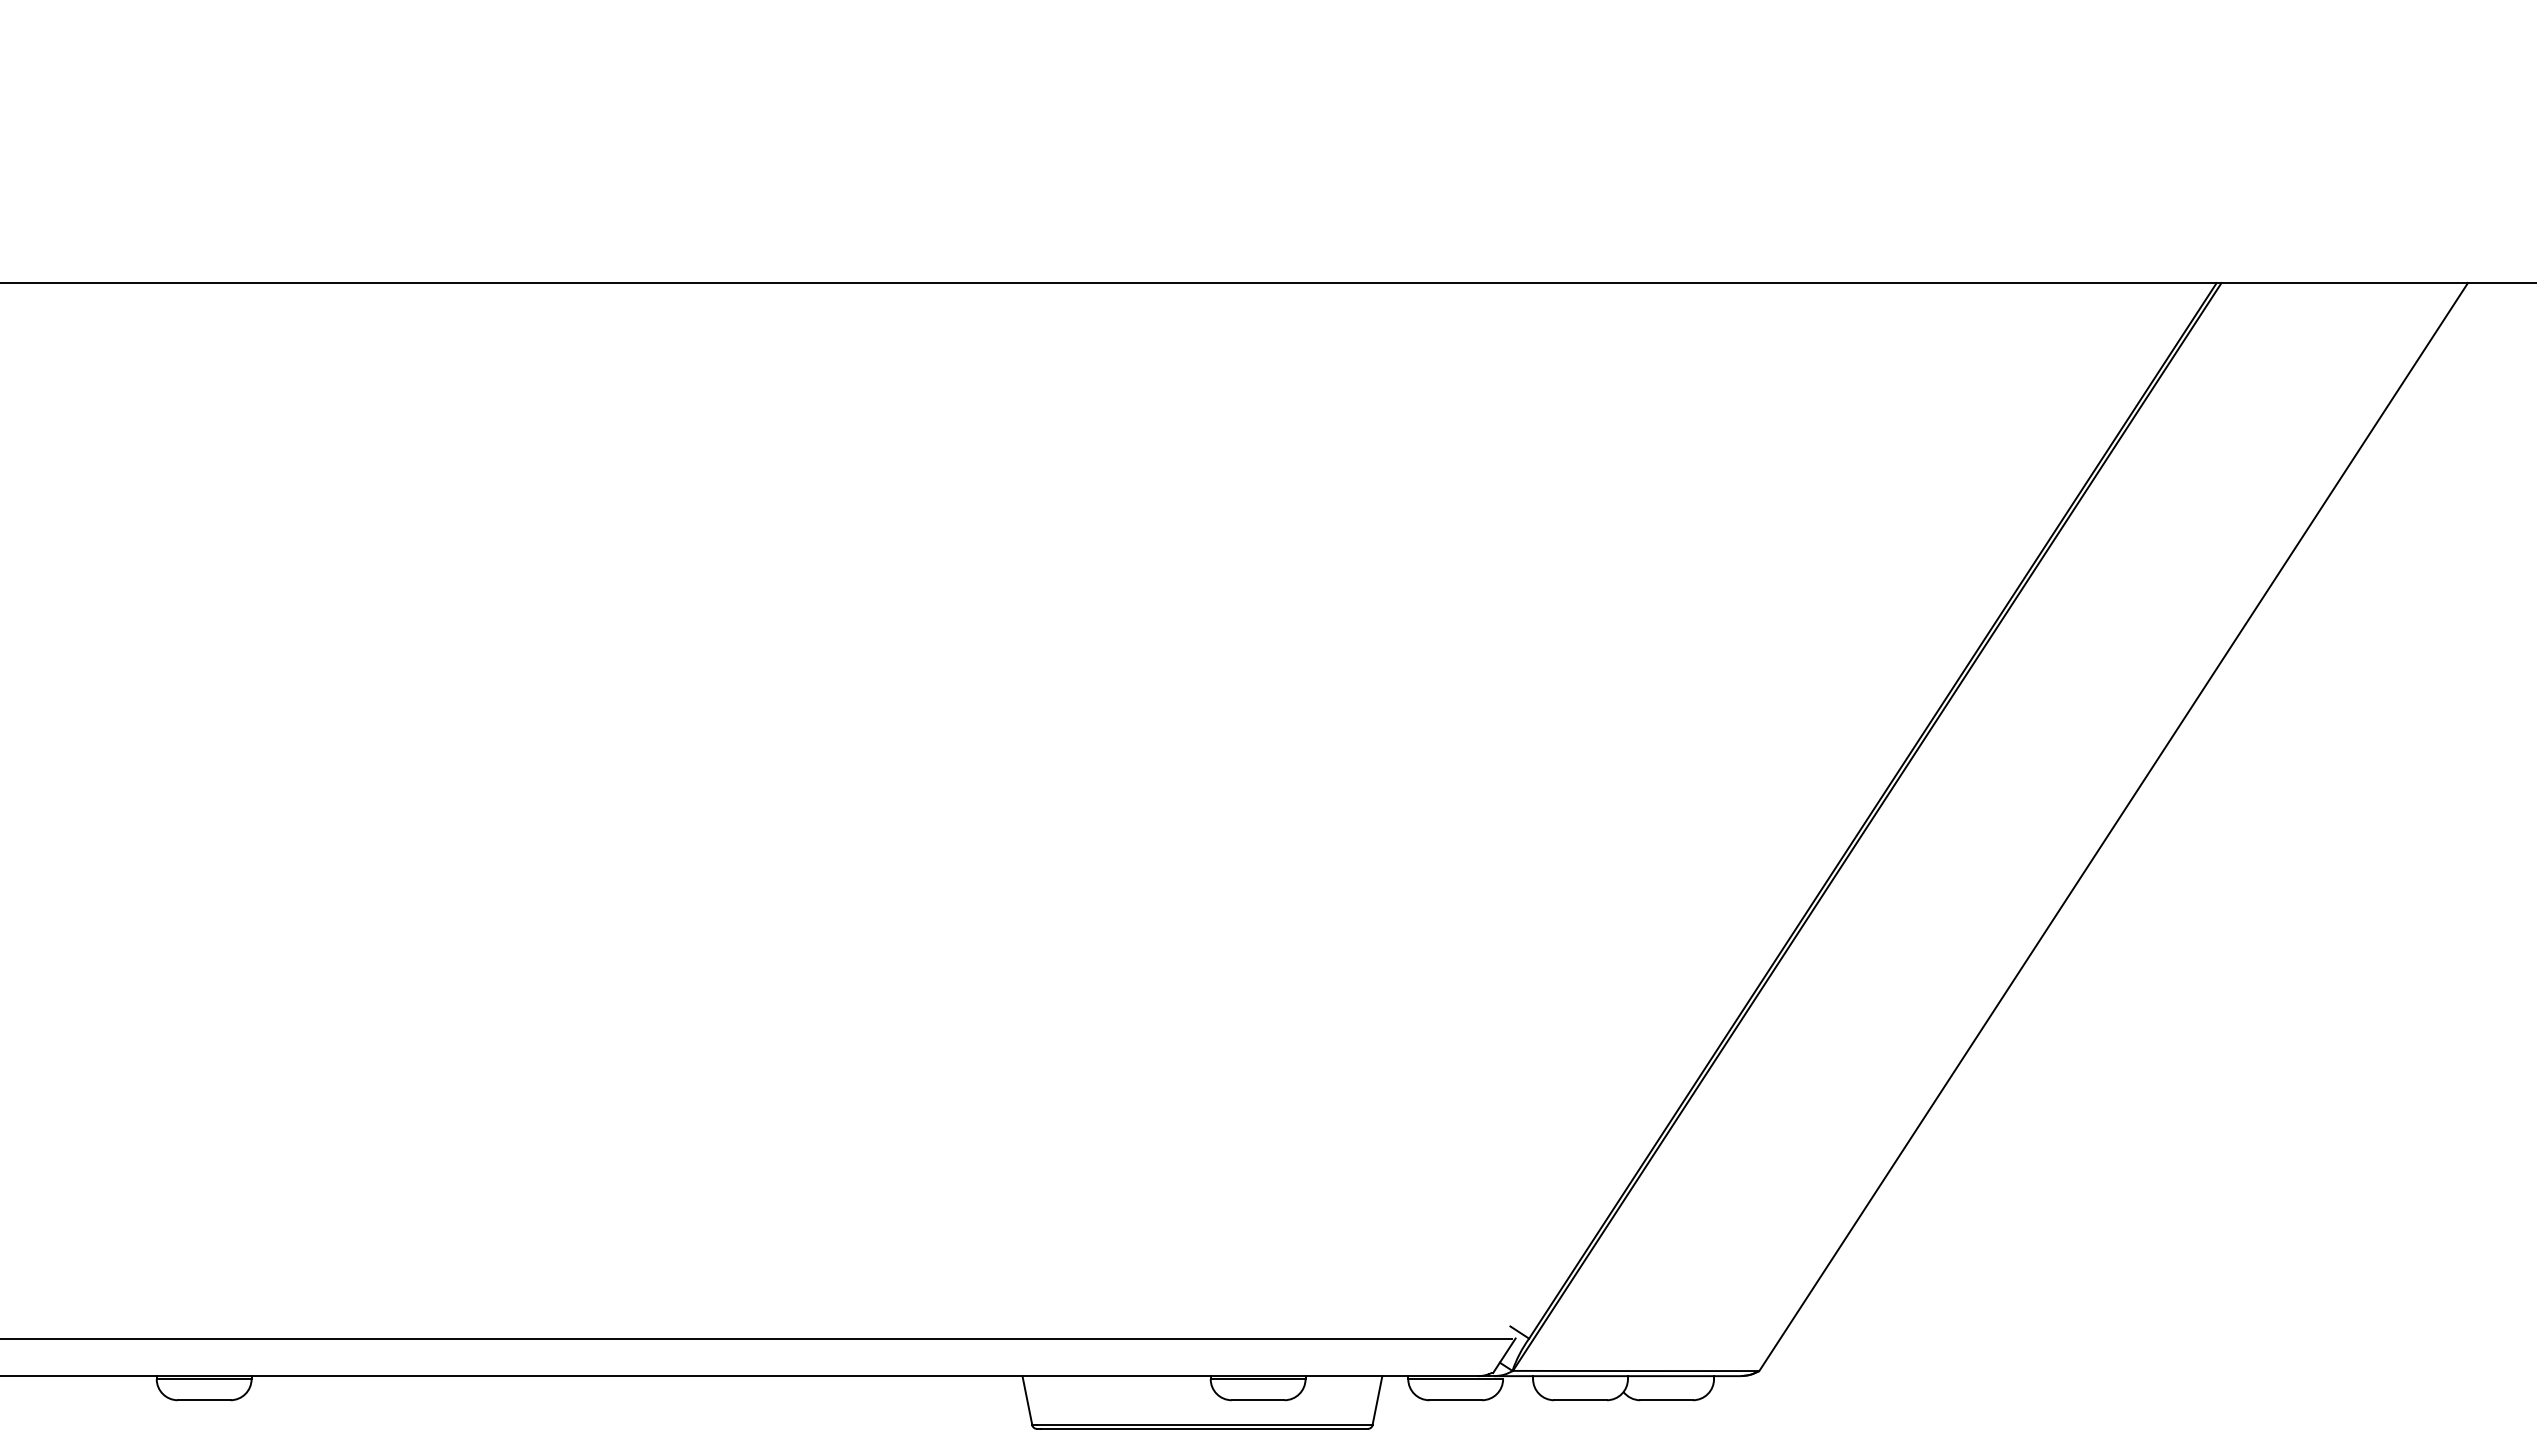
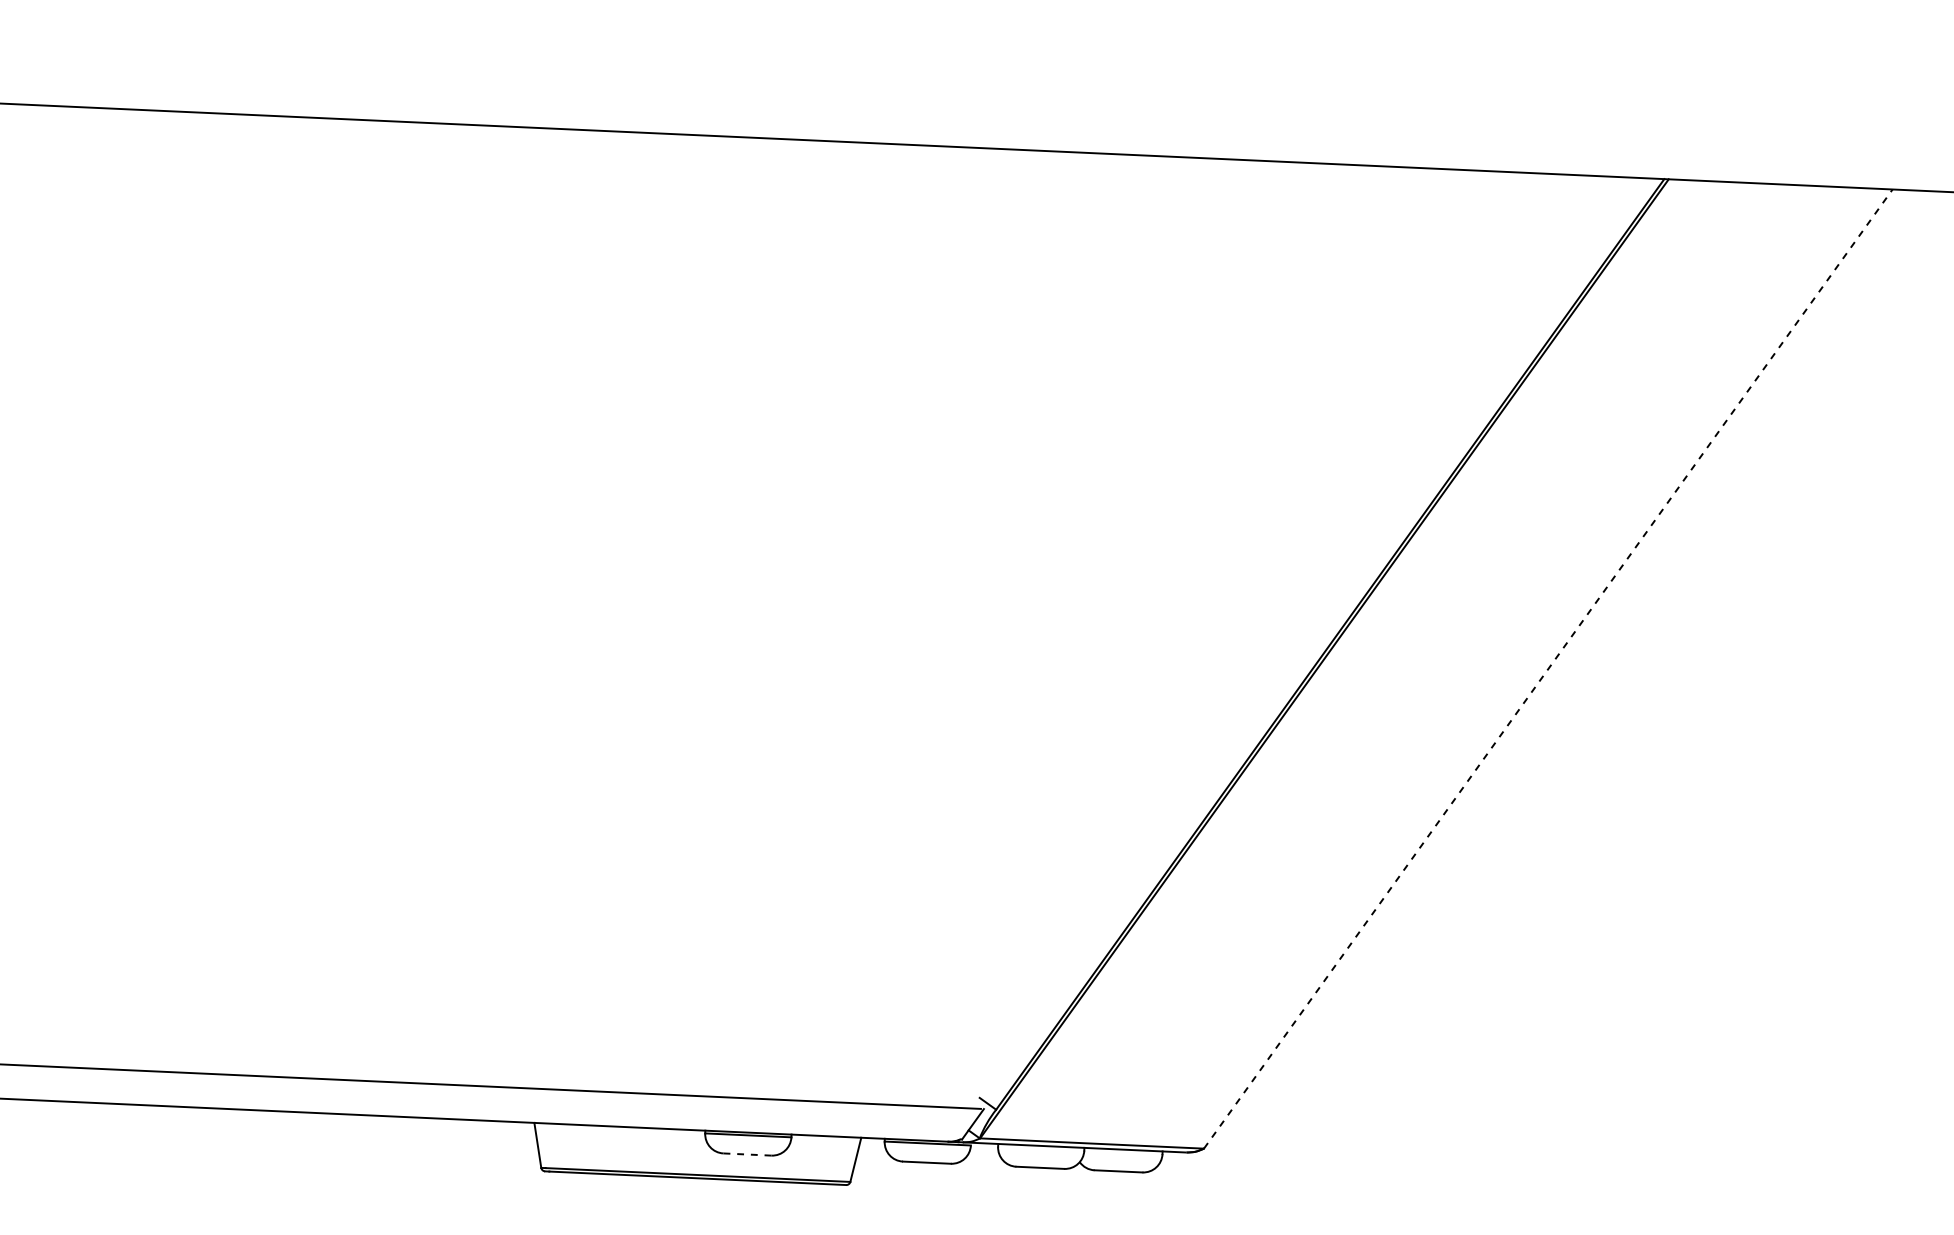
line: (2113, 826) -> (1548, 668), solid -> dashed
line: (1257, 1400) -> (746, 1154), solid -> dashed

